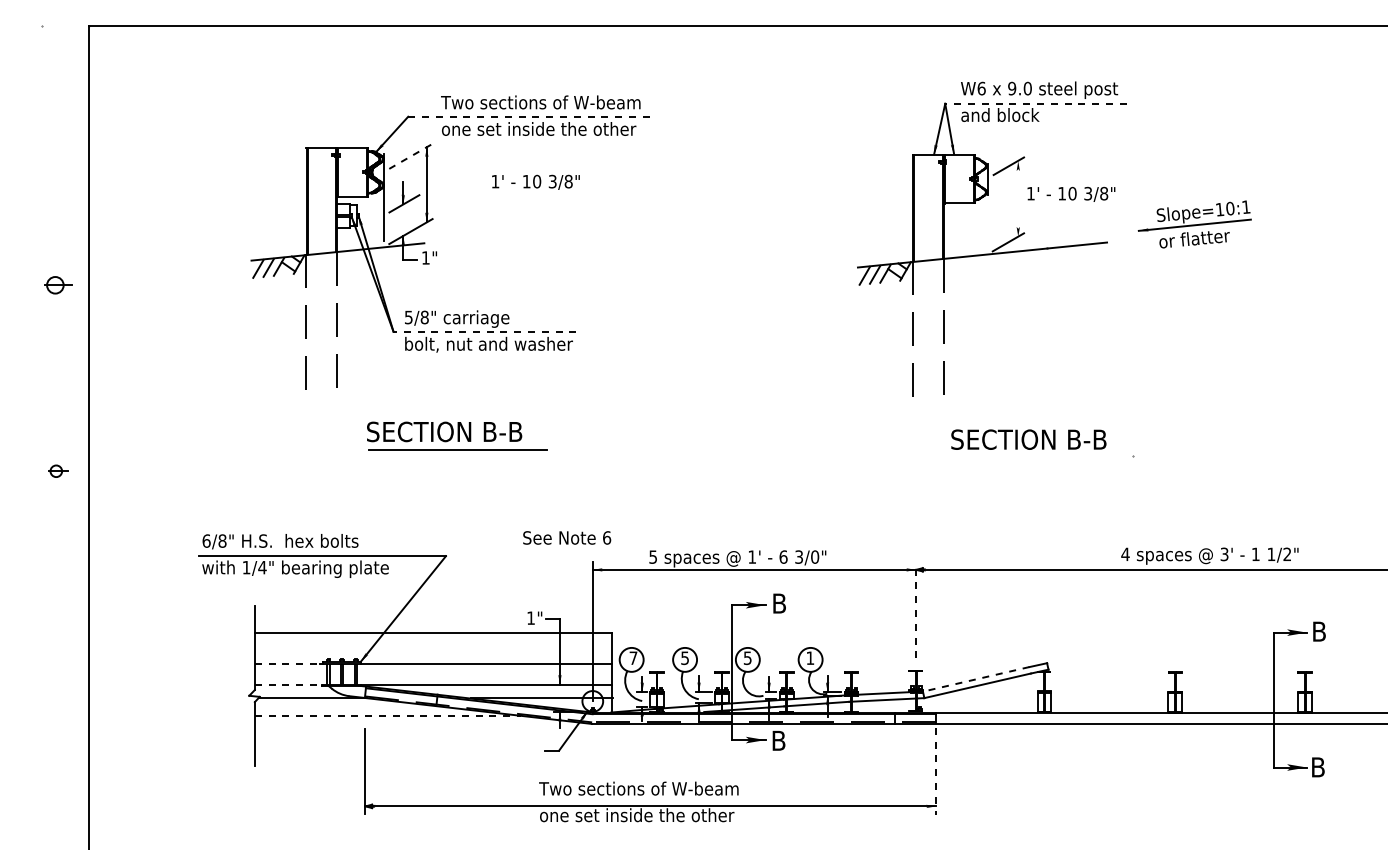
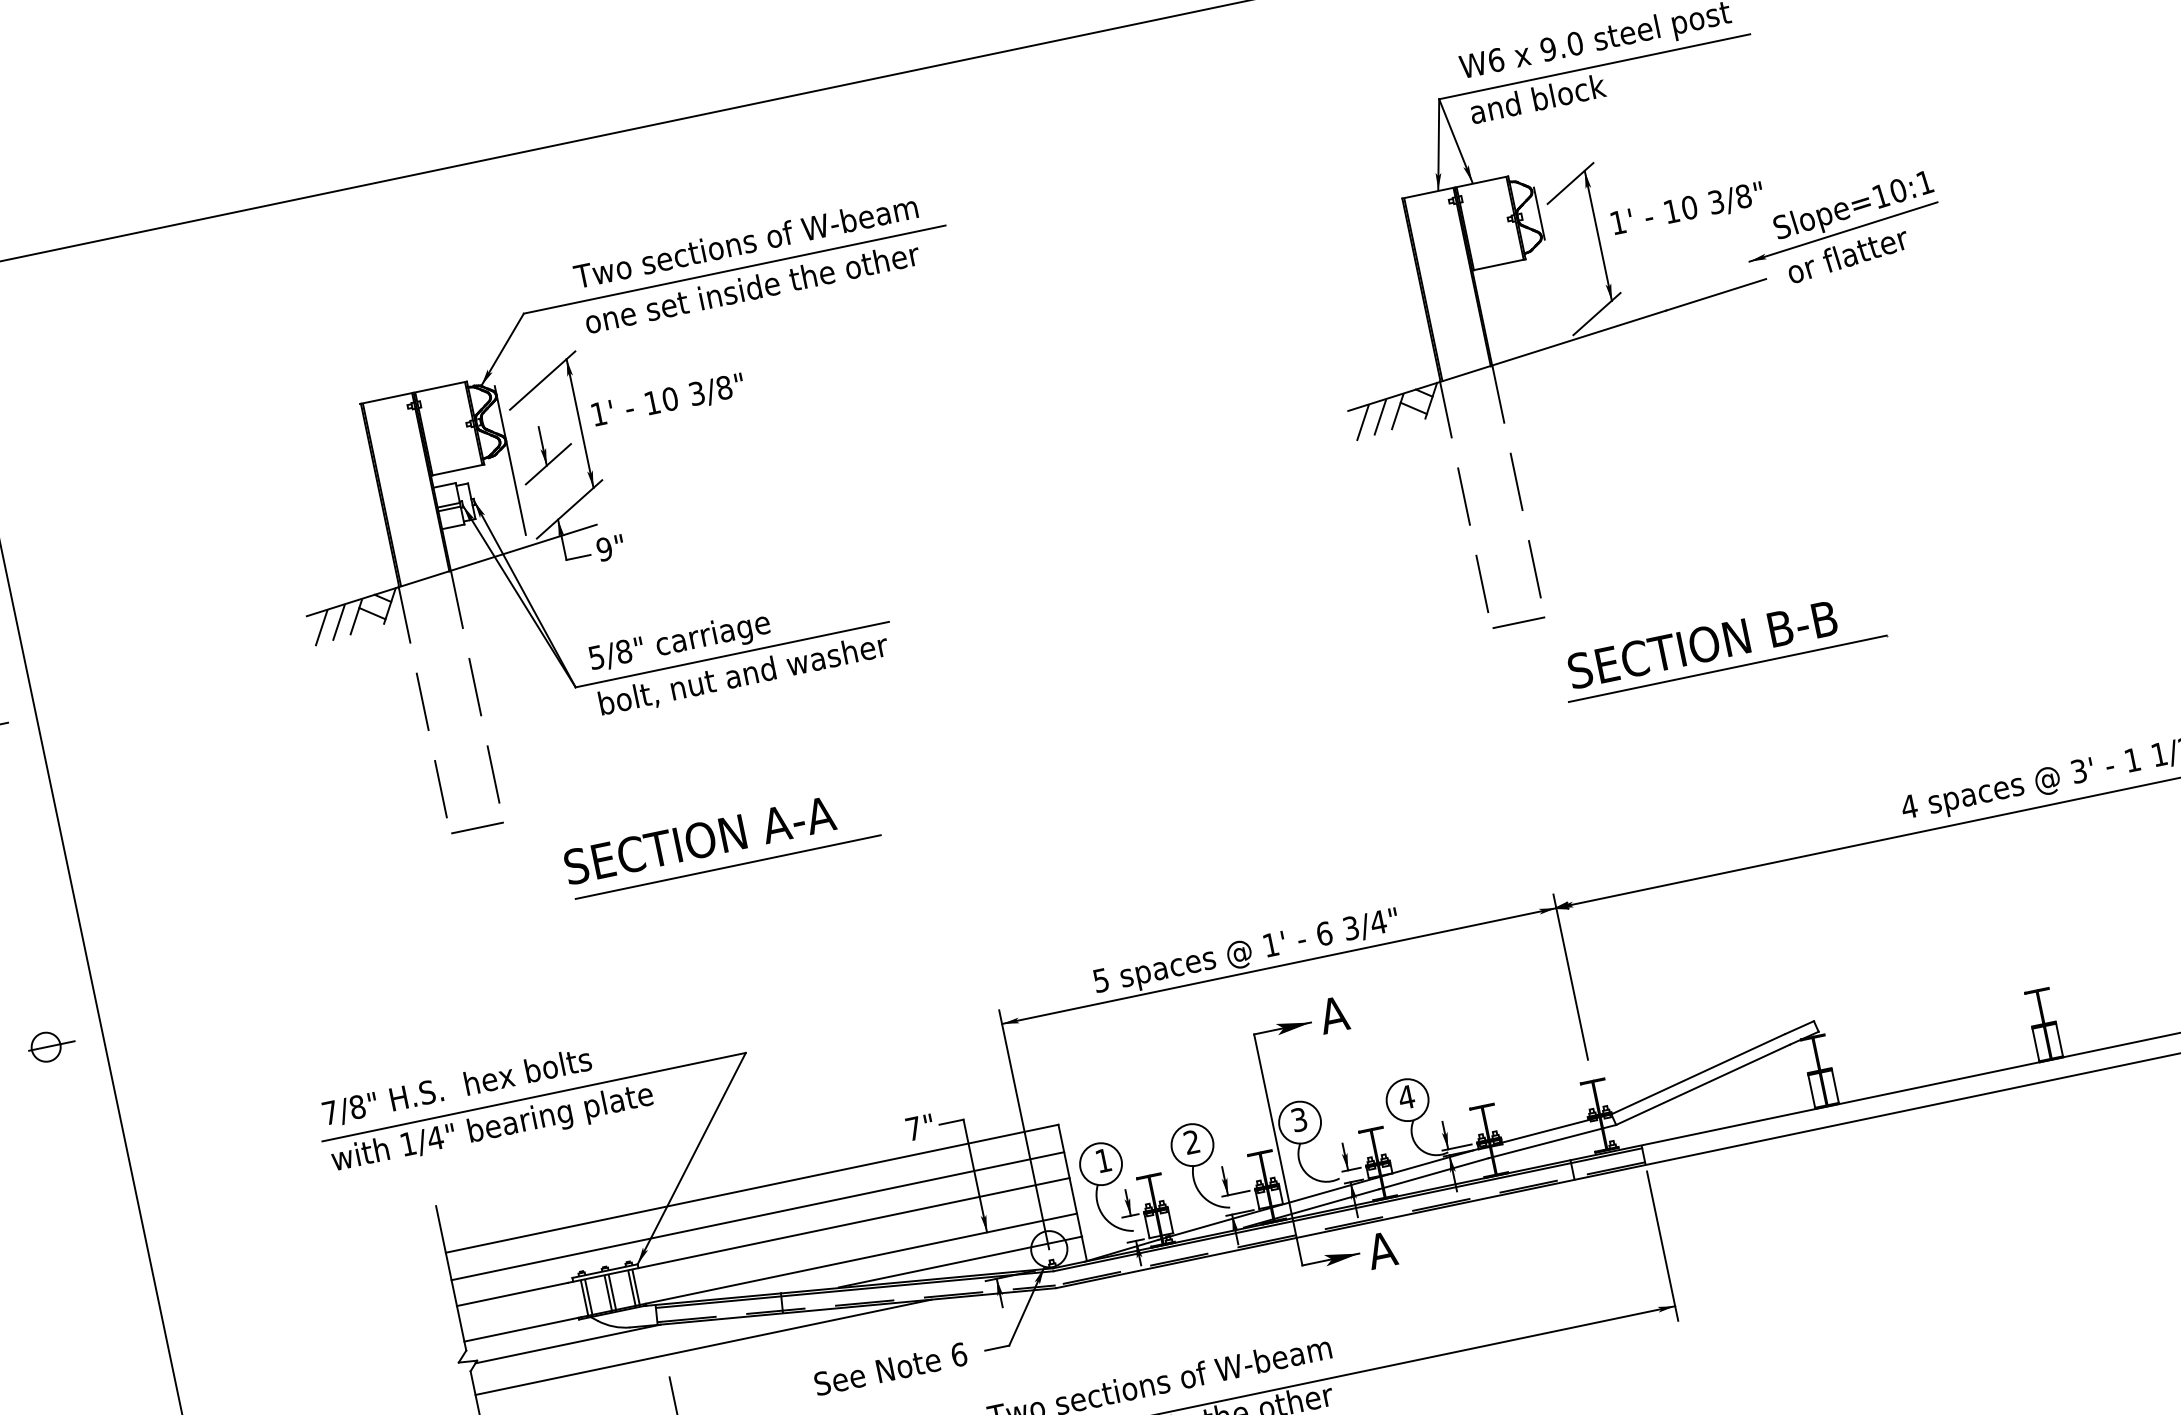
line: (1036, 103) -> (1595, 66), dashed -> solid
line: (531, 116) -> (734, 269), dashed -> solid
line: (411, 156) -> (543, 380), dashed -> solid
text: (535, 181) -> (667, 399), moved
line: (1018, 198) -> (1598, 235), added
part: (1194, 224) -> (1842, 230), moved
text: (425, 257) -> (603, 548), 1" -> 9"
line: (484, 331) -> (731, 654), dashed -> solid
line: (321, 399) -> (476, 829), added
line: (928, 405) -> (1518, 622), added
text: (502, 431) -> (797, 819), SECTION B-B -> SECTION A-A
line: (1039, 456) -> (1726, 669), added
part: (58, 471) -> (51, 1046), size x1.43
text: (567, 537) -> (891, 1368), moved
text: (206, 540) -> (329, 1111), 6/8" -> 7/8"
text: (814, 556) -> (1377, 921), 3/0" -> 3/4"
text: (779, 603) -> (1334, 1014), B -> A
line: (916, 609) -> (1570, 975), dashed -> solid
text: (530, 617) -> (912, 1127), 1" -> 7"
line: (433, 648) -> (757, 1215), added
text: (633, 657) -> (1103, 1159), 7 -> 1
text: (747, 657) -> (1298, 1118), 5 -> 3
text: (810, 657) -> (1406, 1096), 1 -> 4
text: (684, 658) -> (1191, 1142), 5 -> 2
line: (287, 663) -> (512, 1293), dashed -> solid
line: (976, 679) -> (1698, 1074), dashed -> solid
line: (289, 684) -> (523, 1328), dashed -> solid
line: (388, 715) -> (704, 1346), dashed -> solid
text: (778, 740) -> (1381, 1249), B -> A
line: (936, 771) -> (1663, 1246), dashed -> solid

